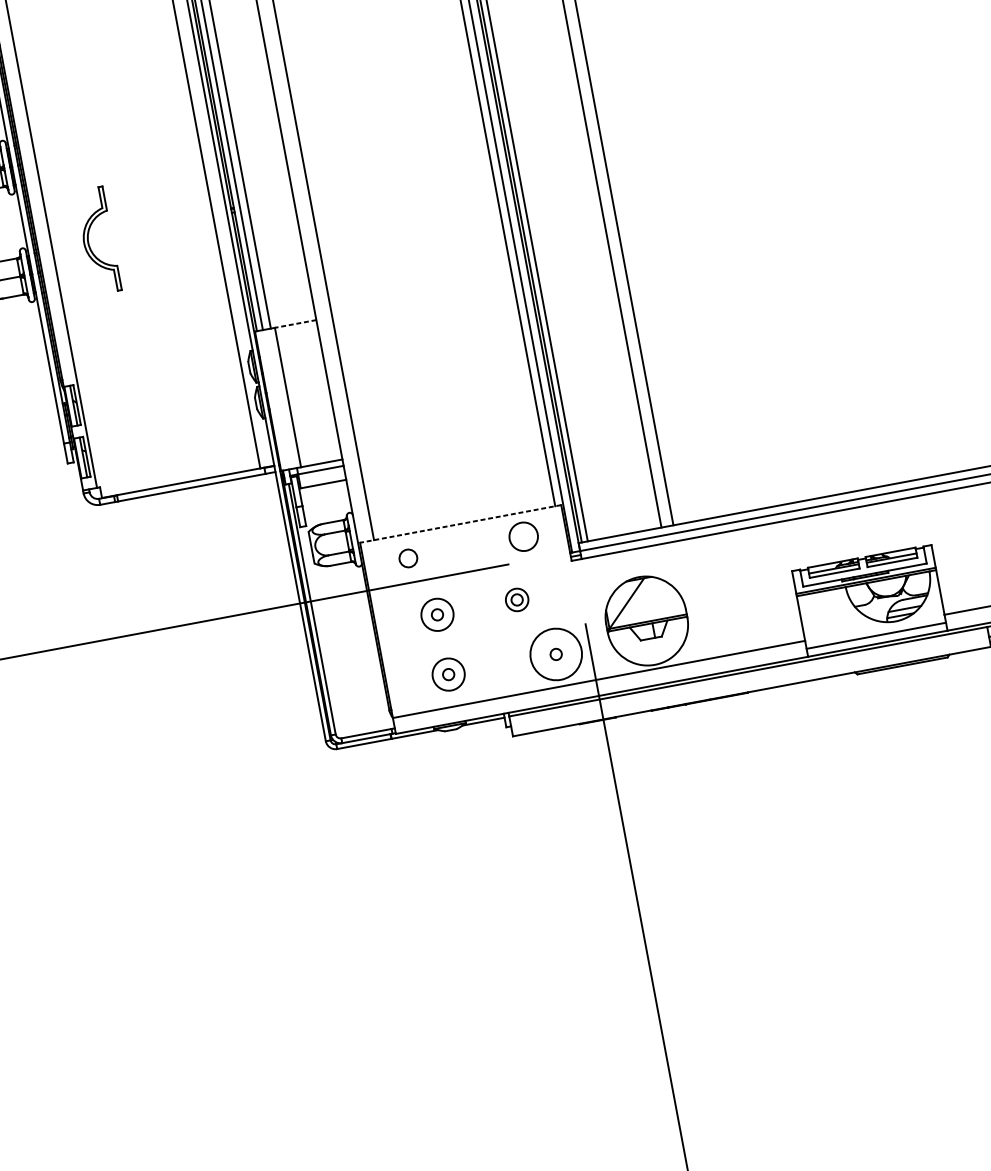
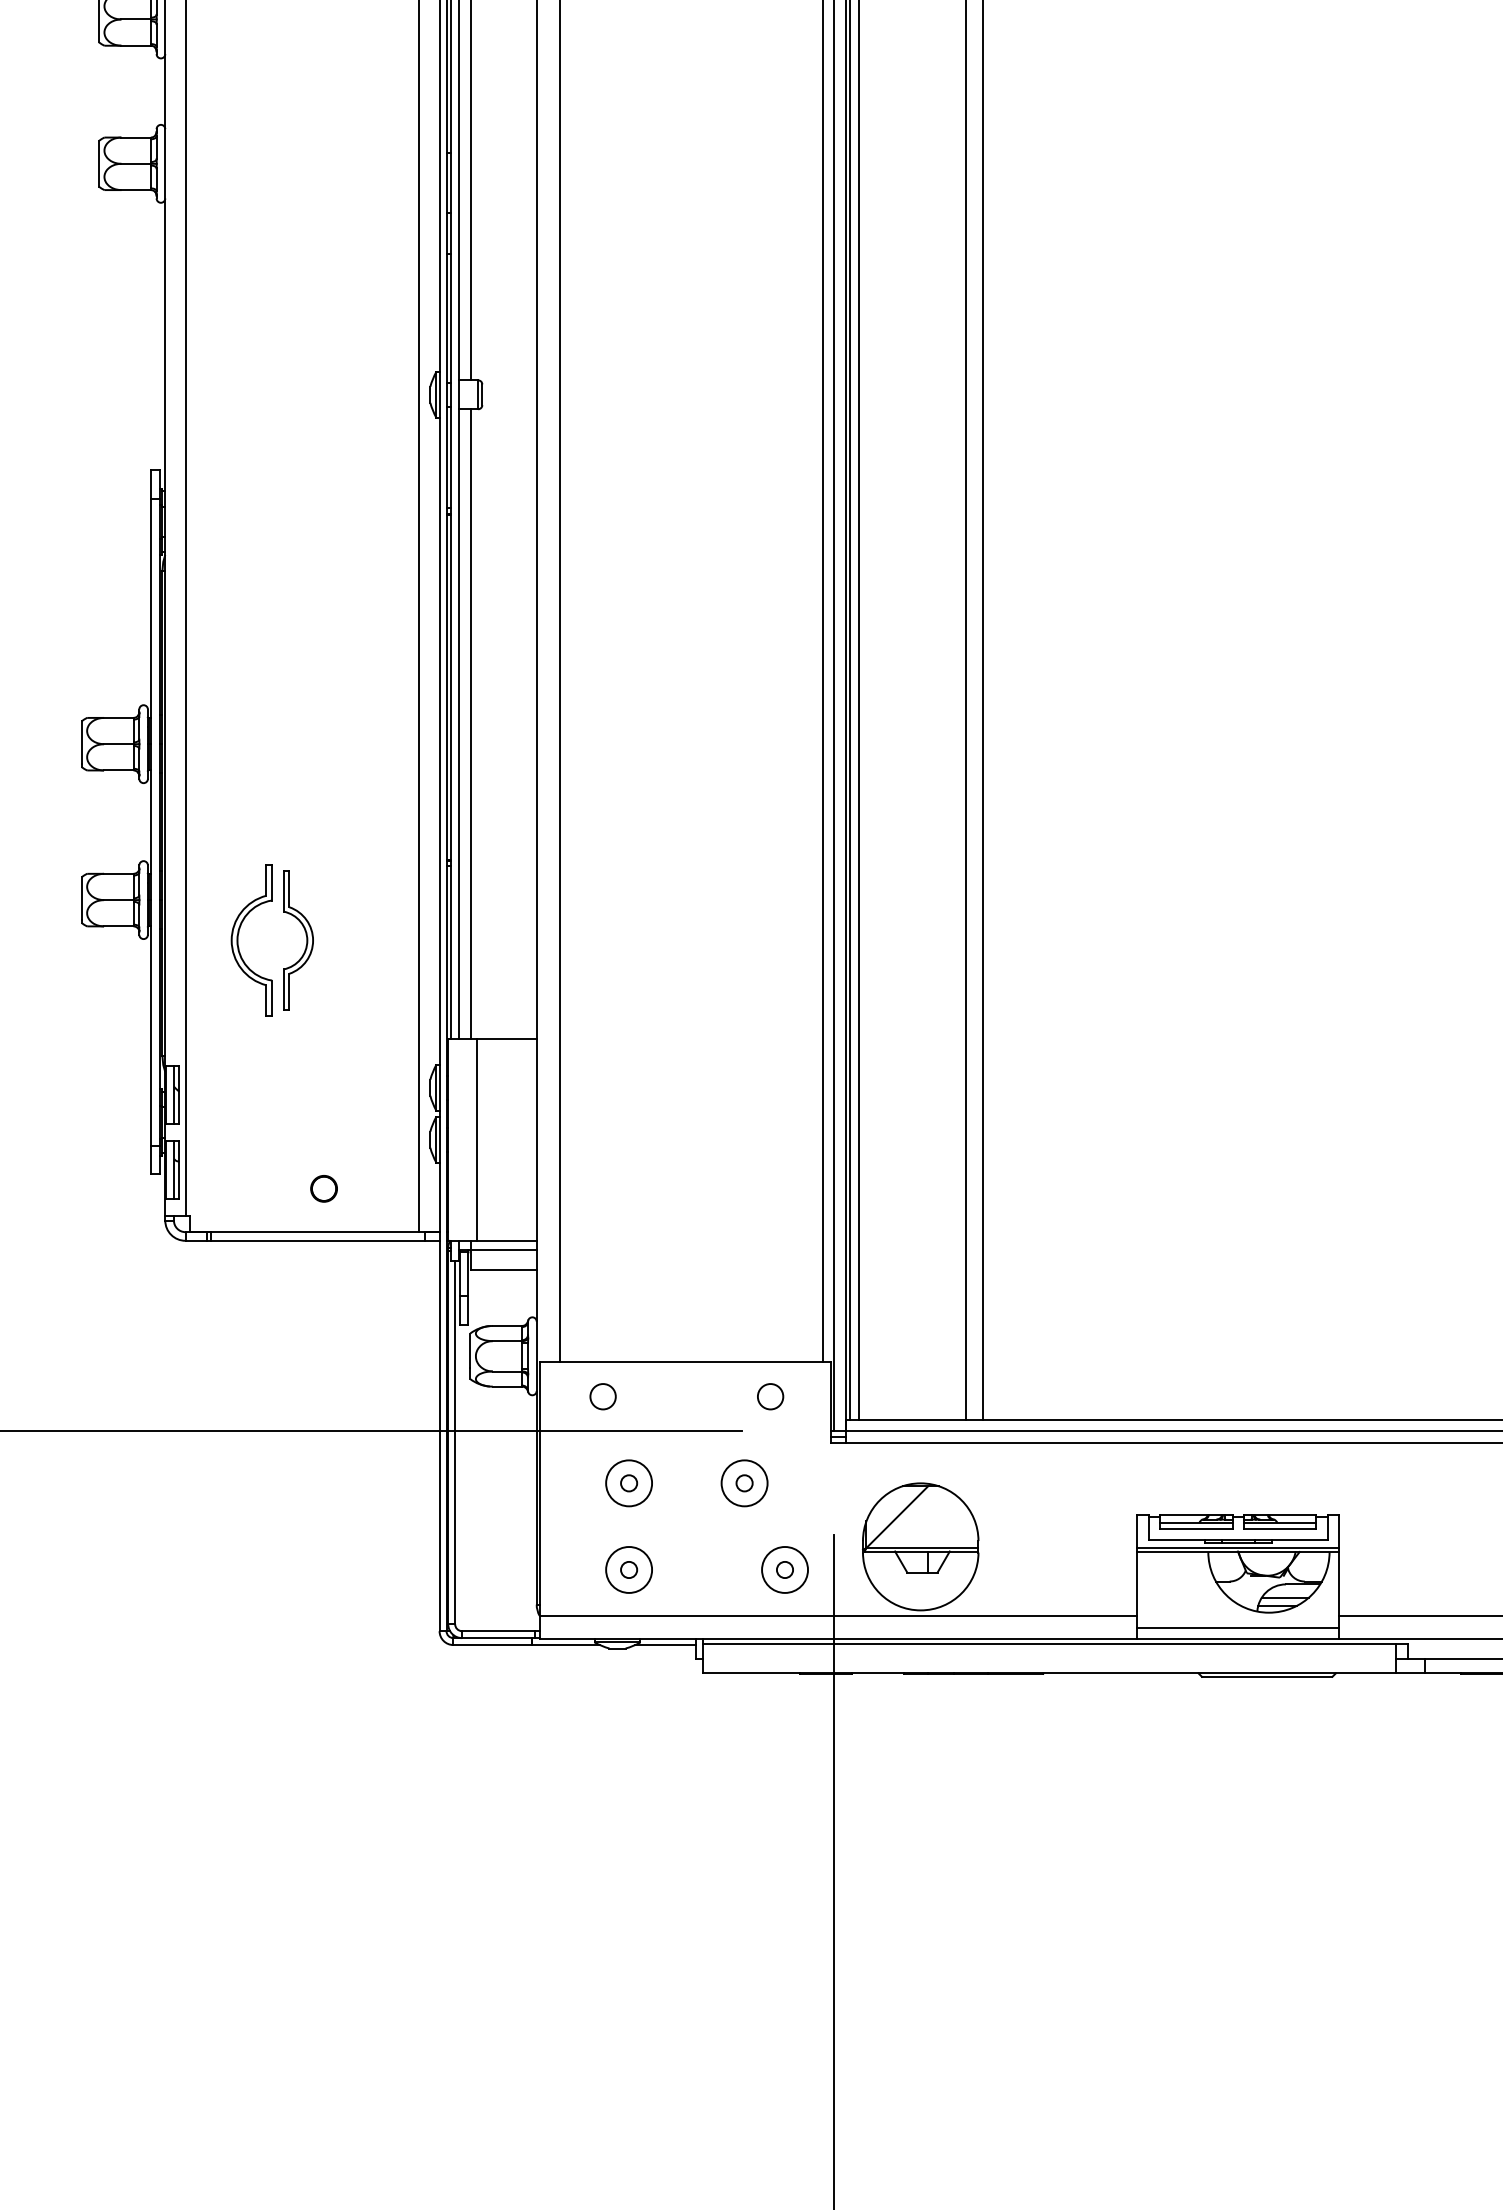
part: (88, 242) -> (238, 940), moved
part: (144, 282) -> (306, 940), added
line: (295, 323) -> (506, 1038), dashed -> solid
circle: (188, 450) -> (323, 1188), added
line: (460, 524) -> (685, 1362), dashed -> solid
circle: (523, 536) -> (770, 1396), size x0.62
circle: (517, 600) -> (744, 1483), size x1.43
circle: (556, 654) -> (785, 1569), size x0.62

